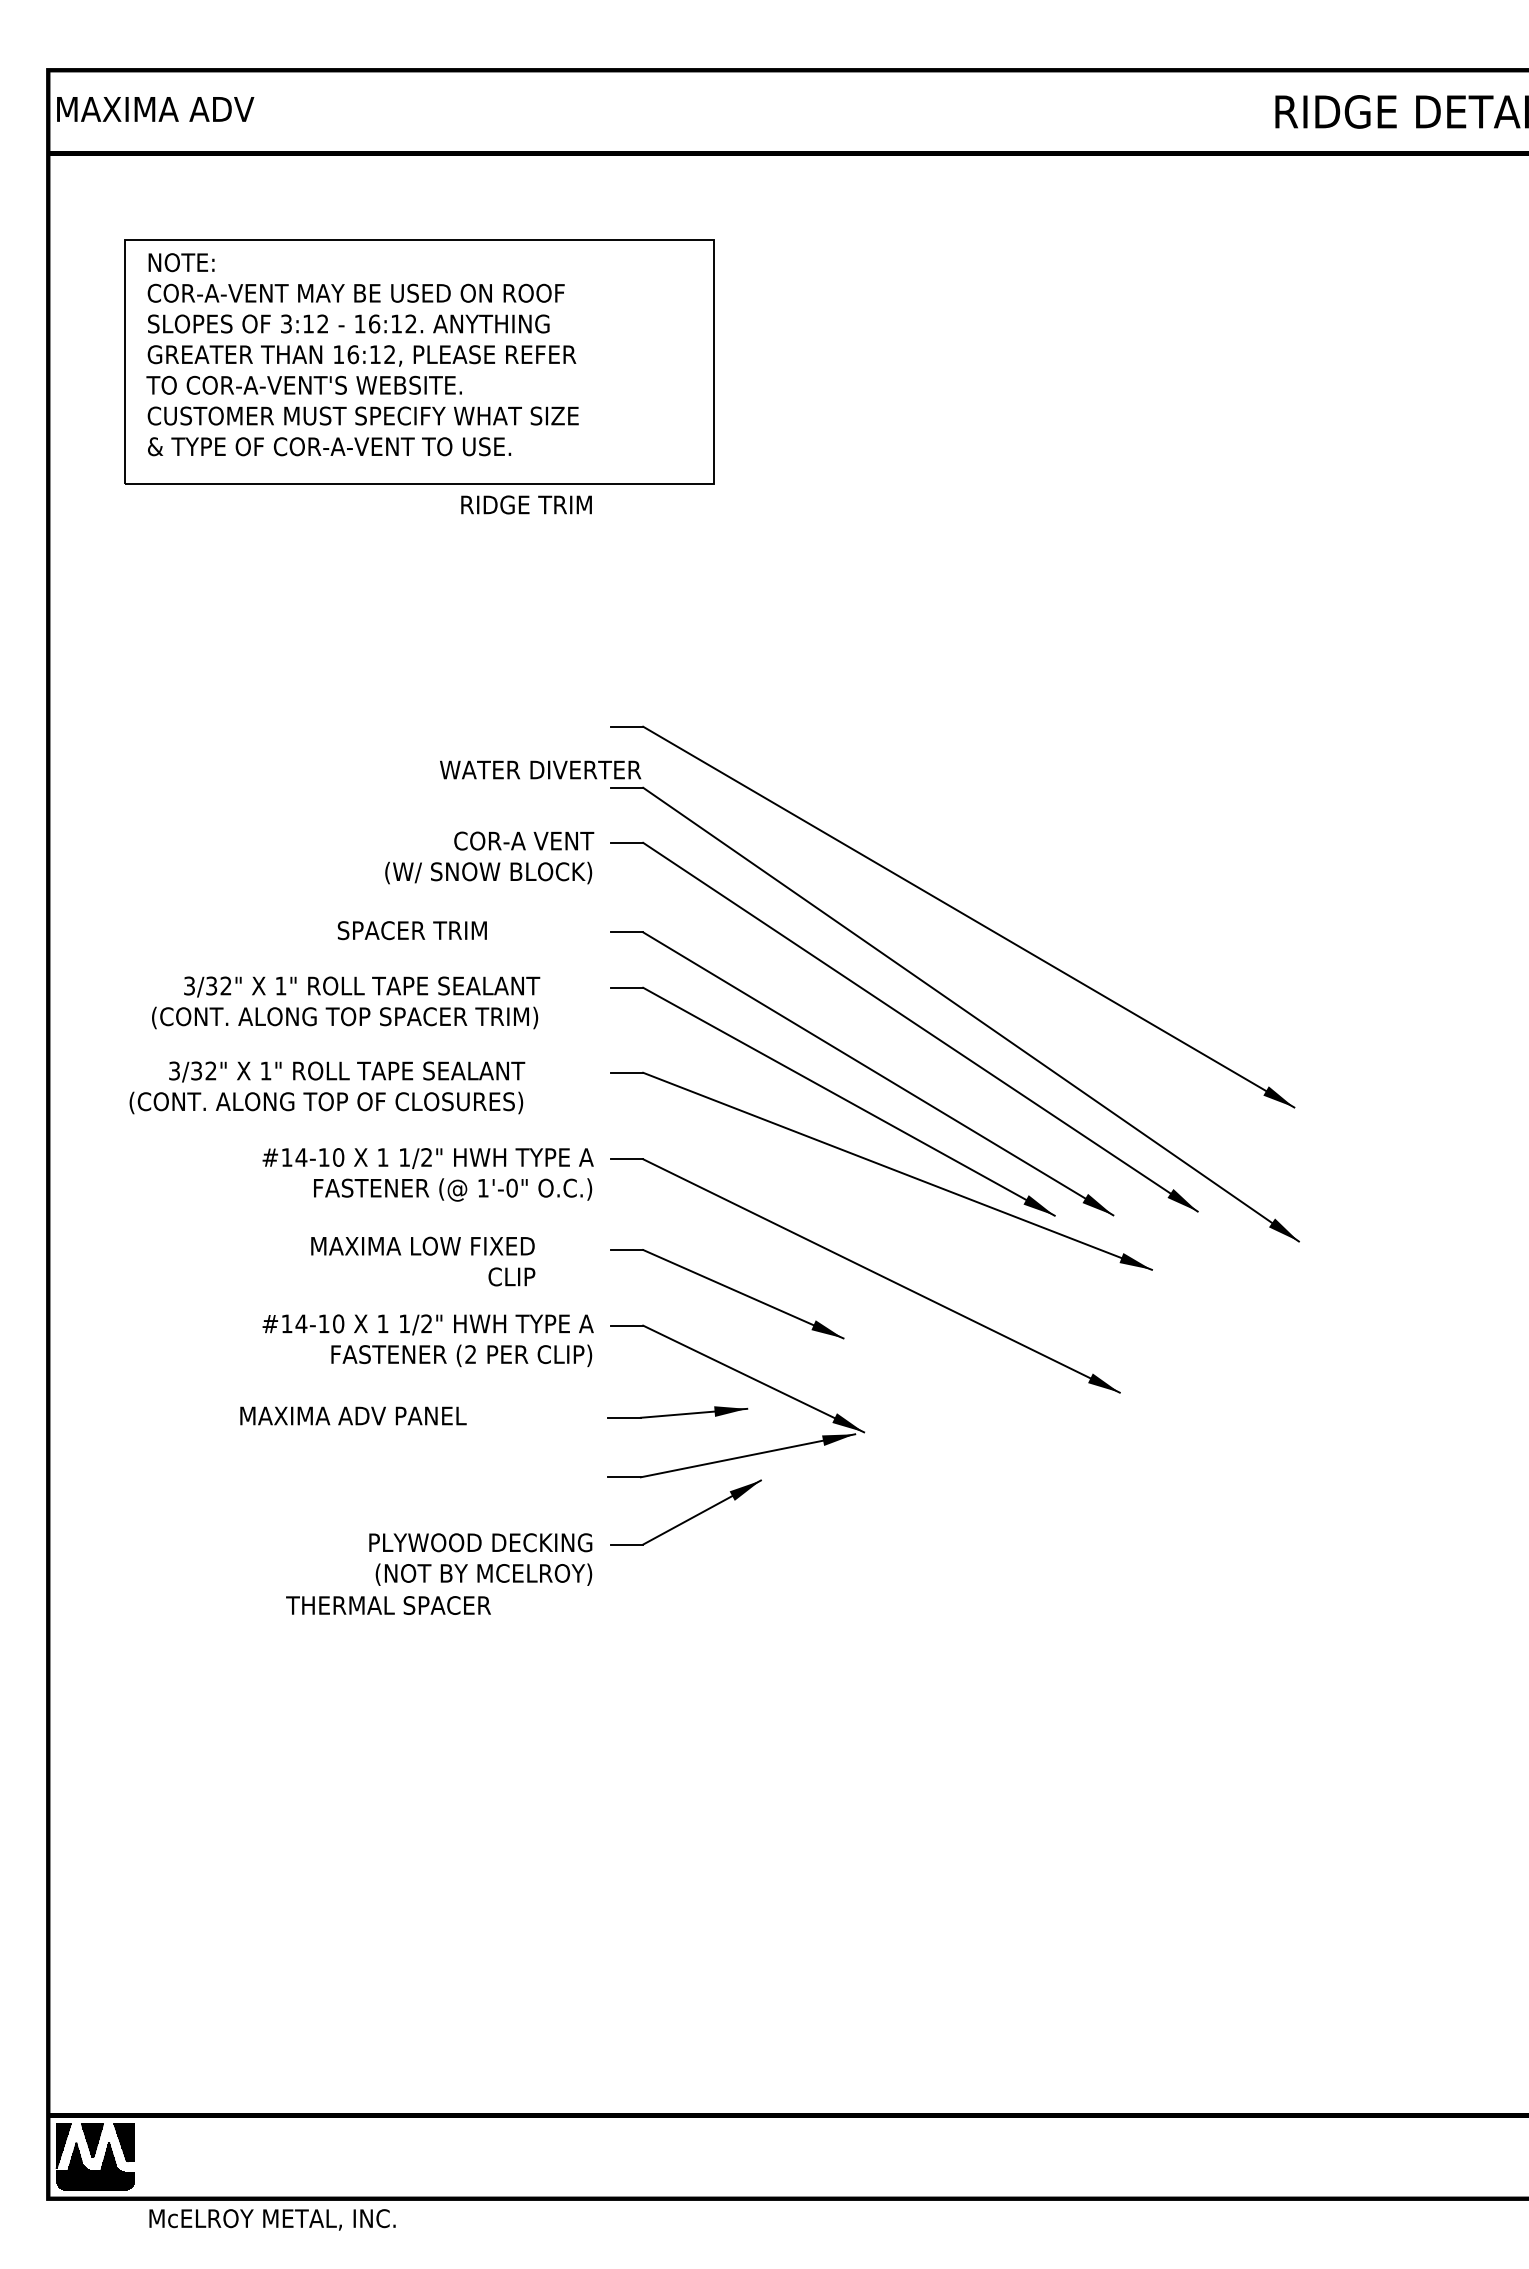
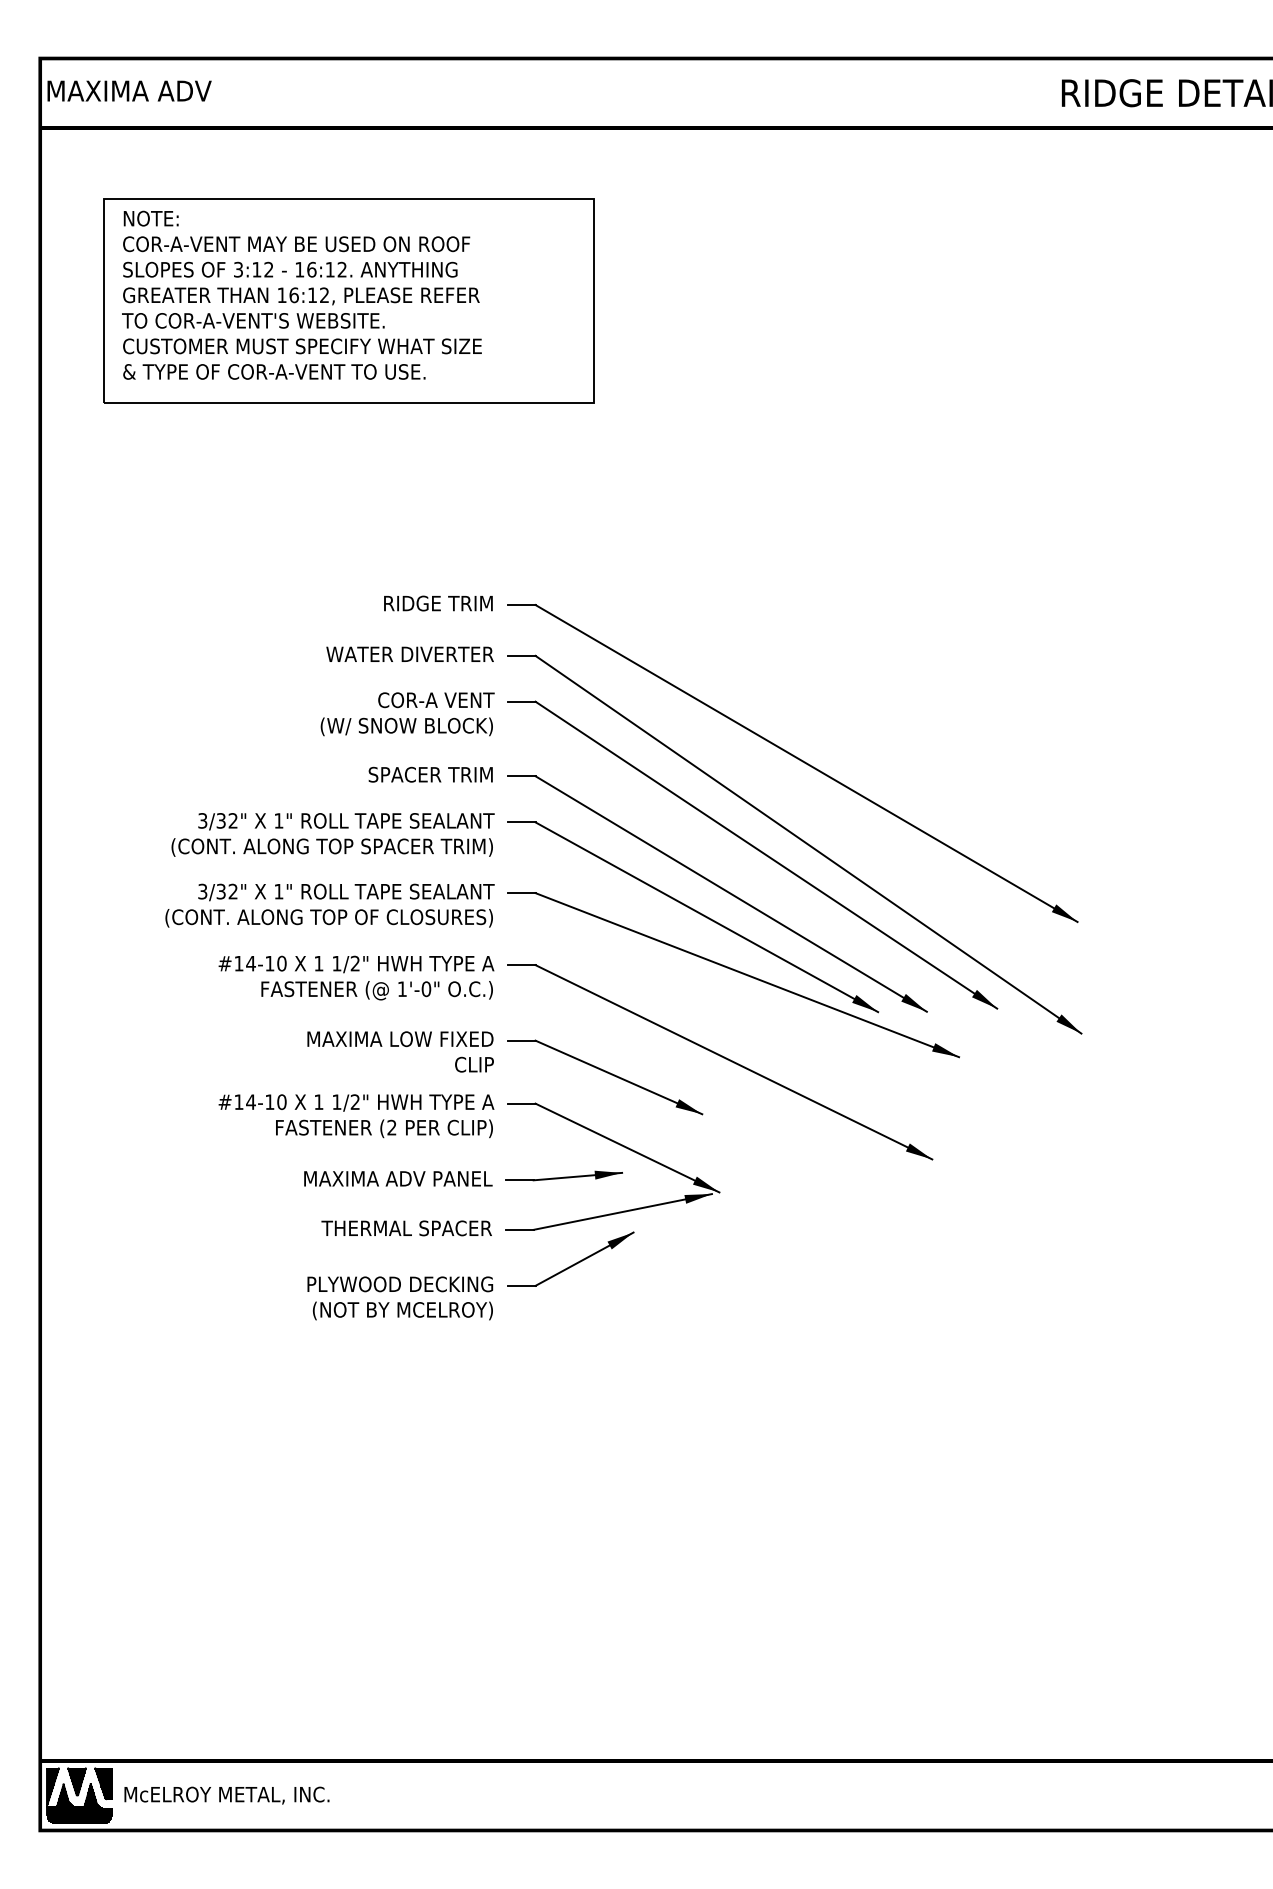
text: (526, 504) -> (438, 603), moved
text: (540, 769) -> (410, 653), moved
text: (411, 930) -> (430, 774), moved
text: (346, 1002) -> (333, 834), moved
text: (327, 1087) -> (330, 905), moved
text: (423, 1261) -> (400, 1051), moved
text: (353, 1415) -> (398, 1178), moved
text: (388, 1605) -> (406, 1228), moved
text: (272, 2219) -> (226, 1795), moved

